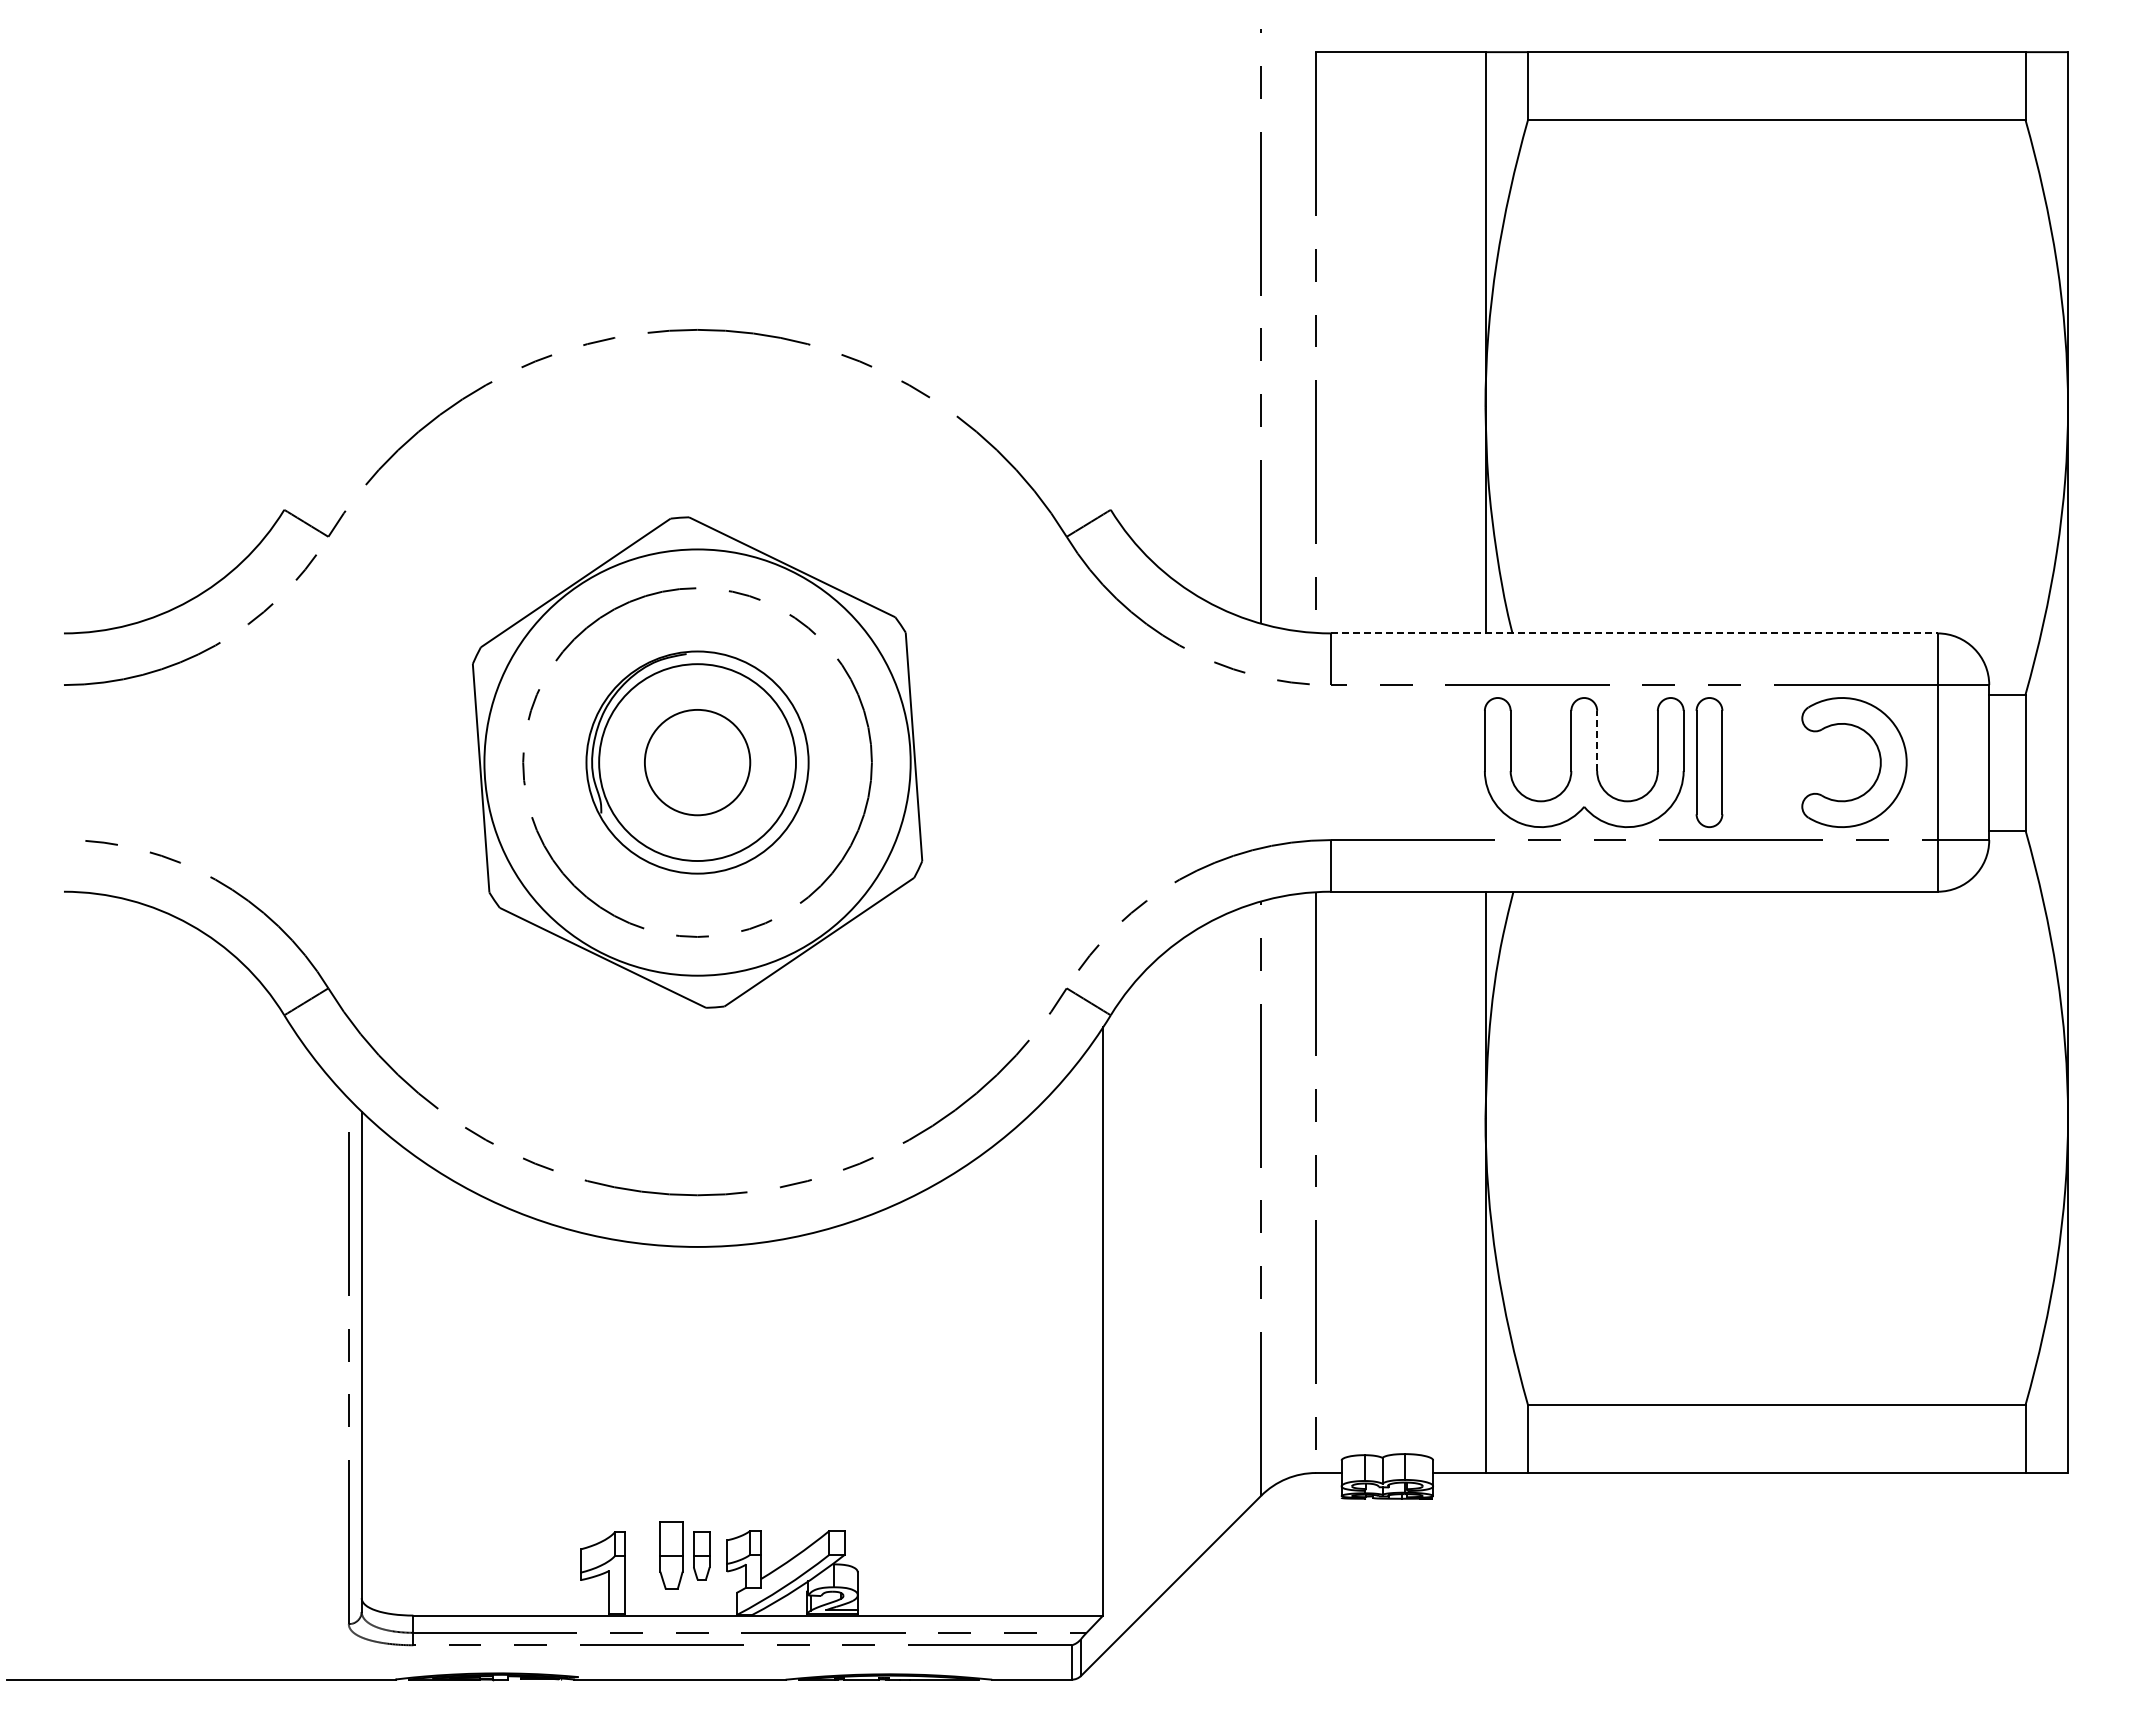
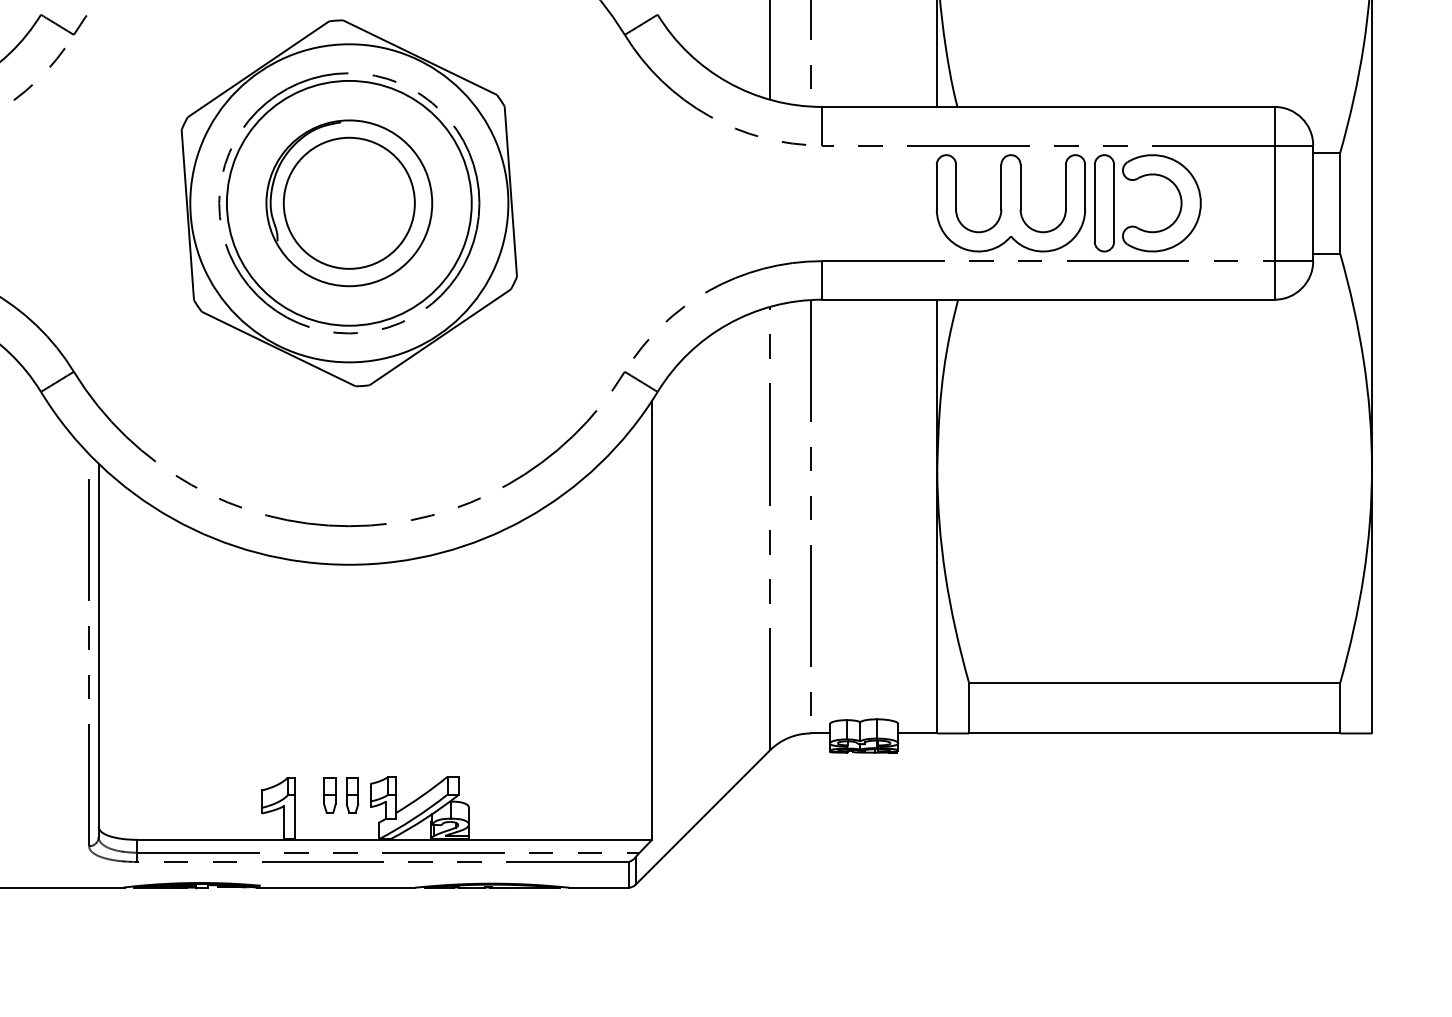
line: (1634, 633) -> (1048, 107), dashed -> solid
line: (1597, 740) -> (1020, 186), dashed -> solid
circle: (697, 762) -> (349, 203), size x1.67
circle: (697, 762) -> (349, 203), size x1.67
part: (1879, 762) -> (1180, 203), moved
part: (671, 1555) -> (329, 795), size x0.71

